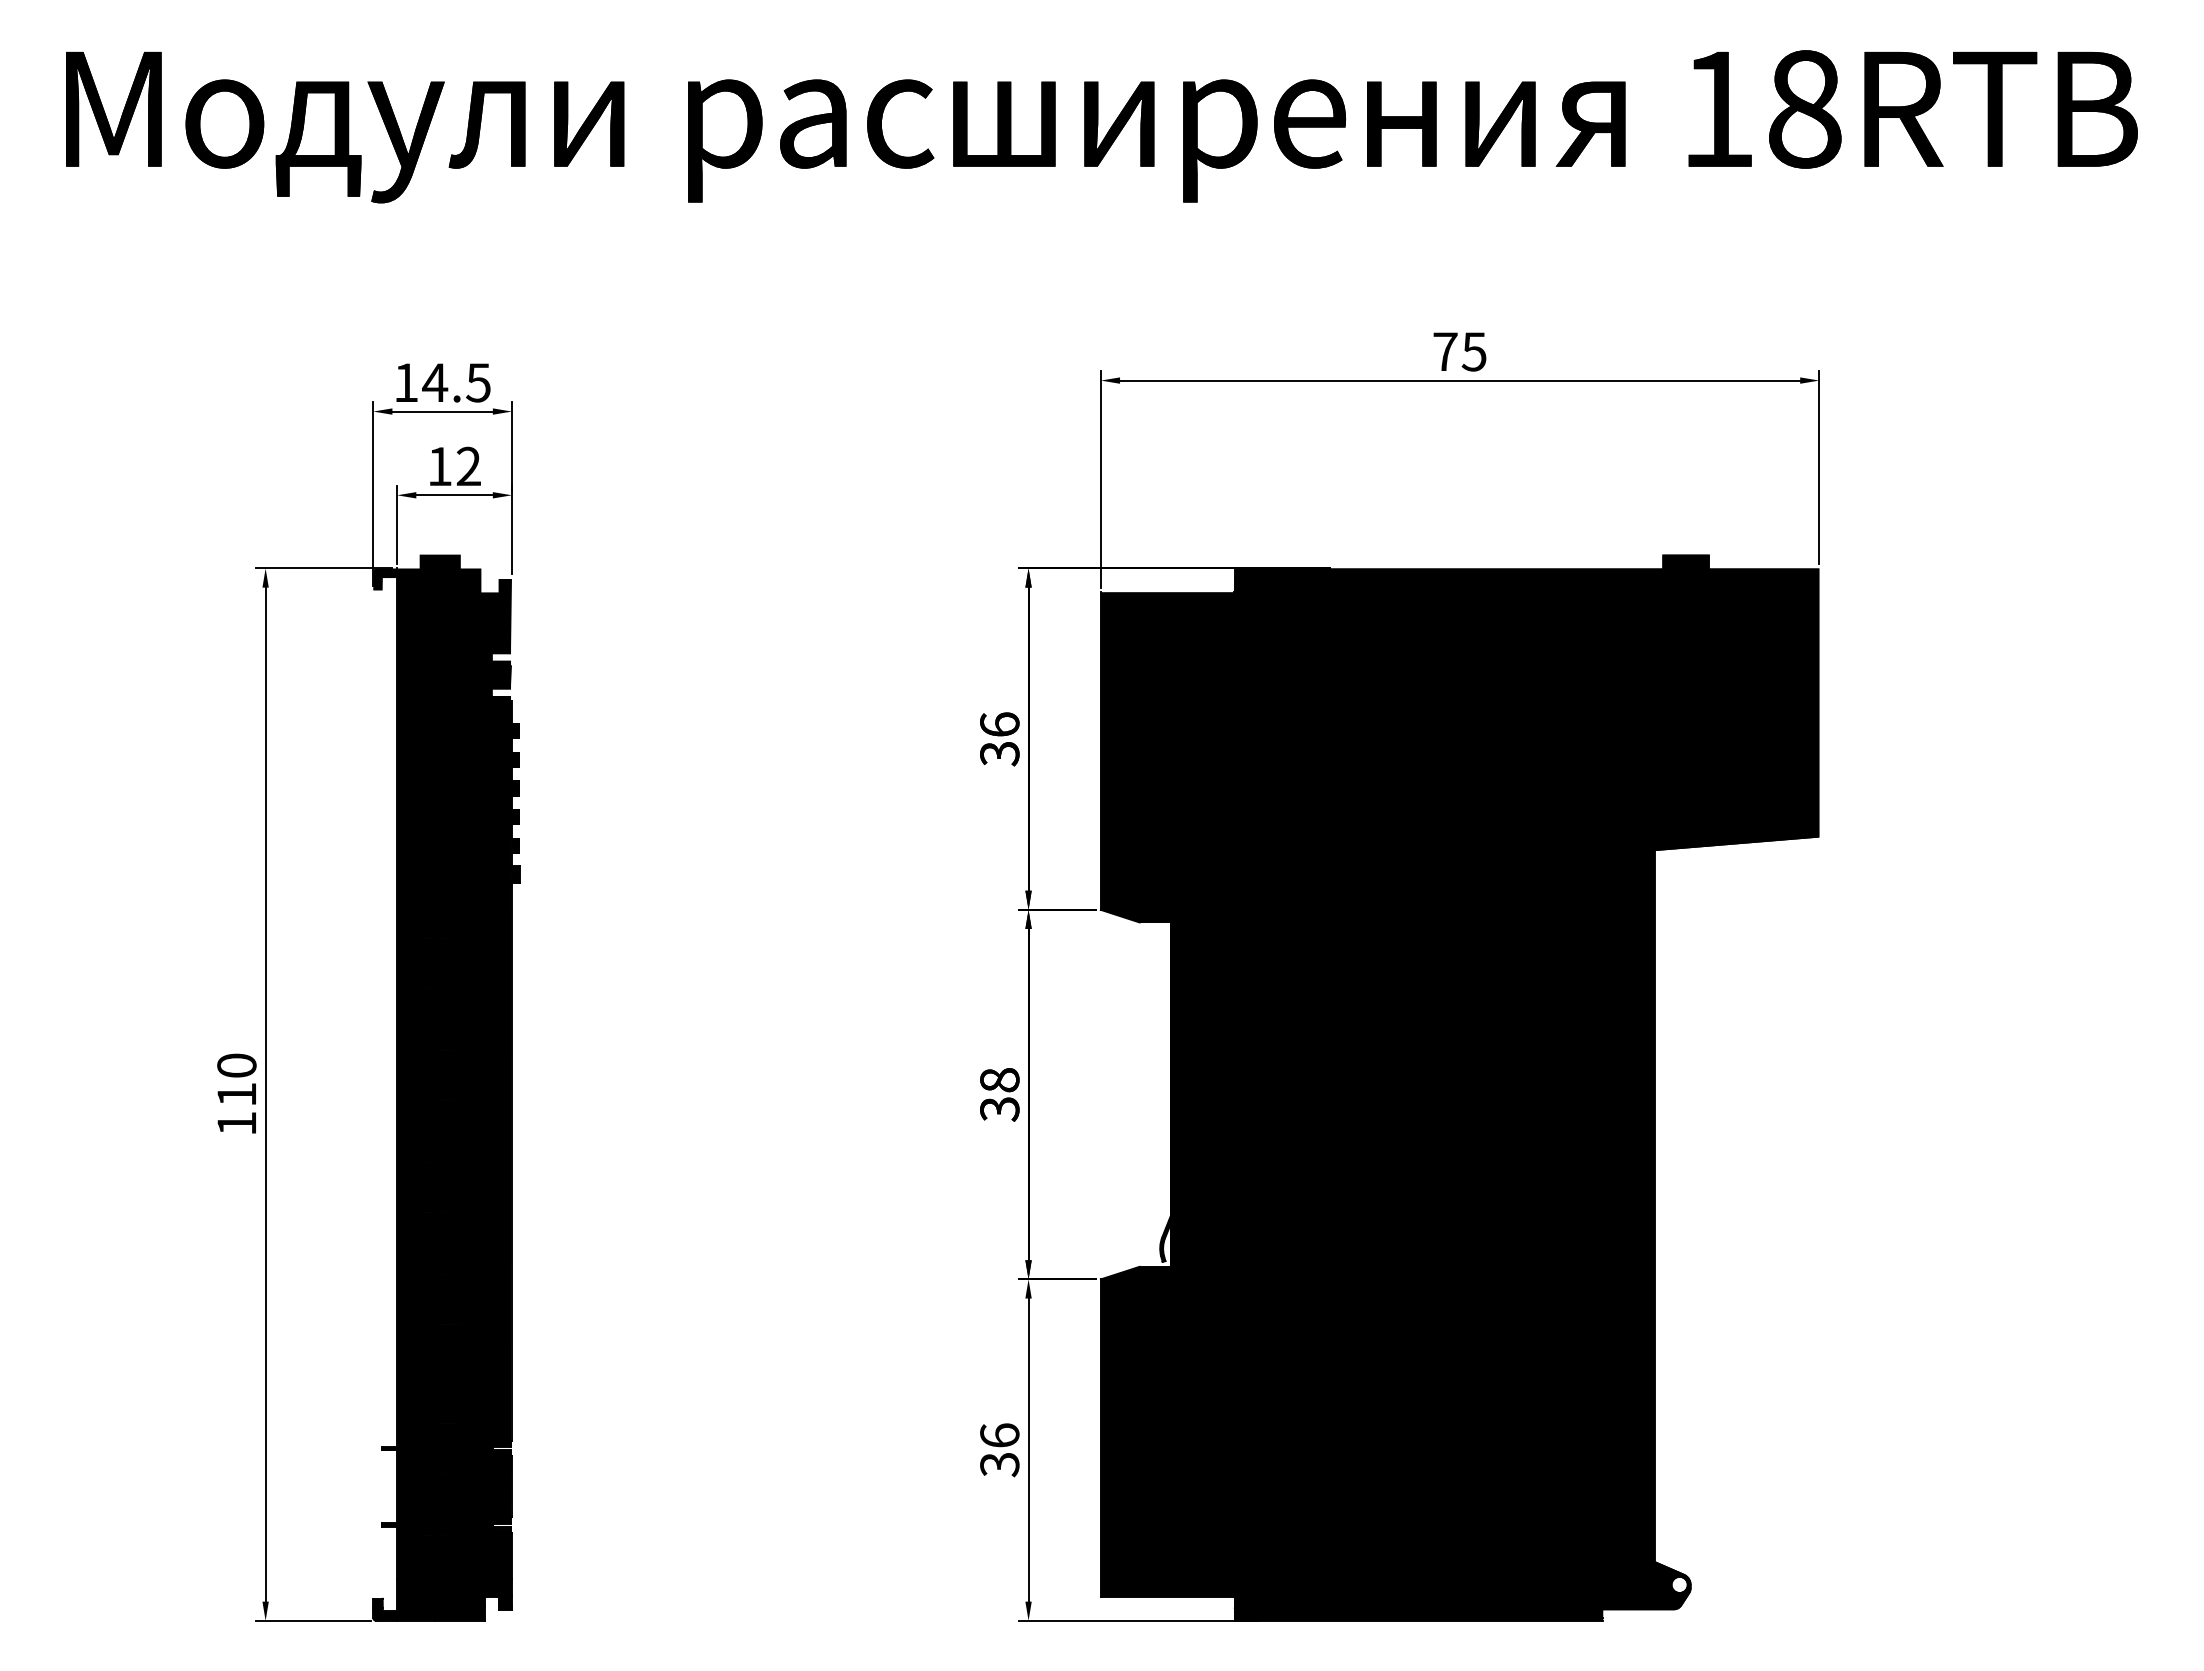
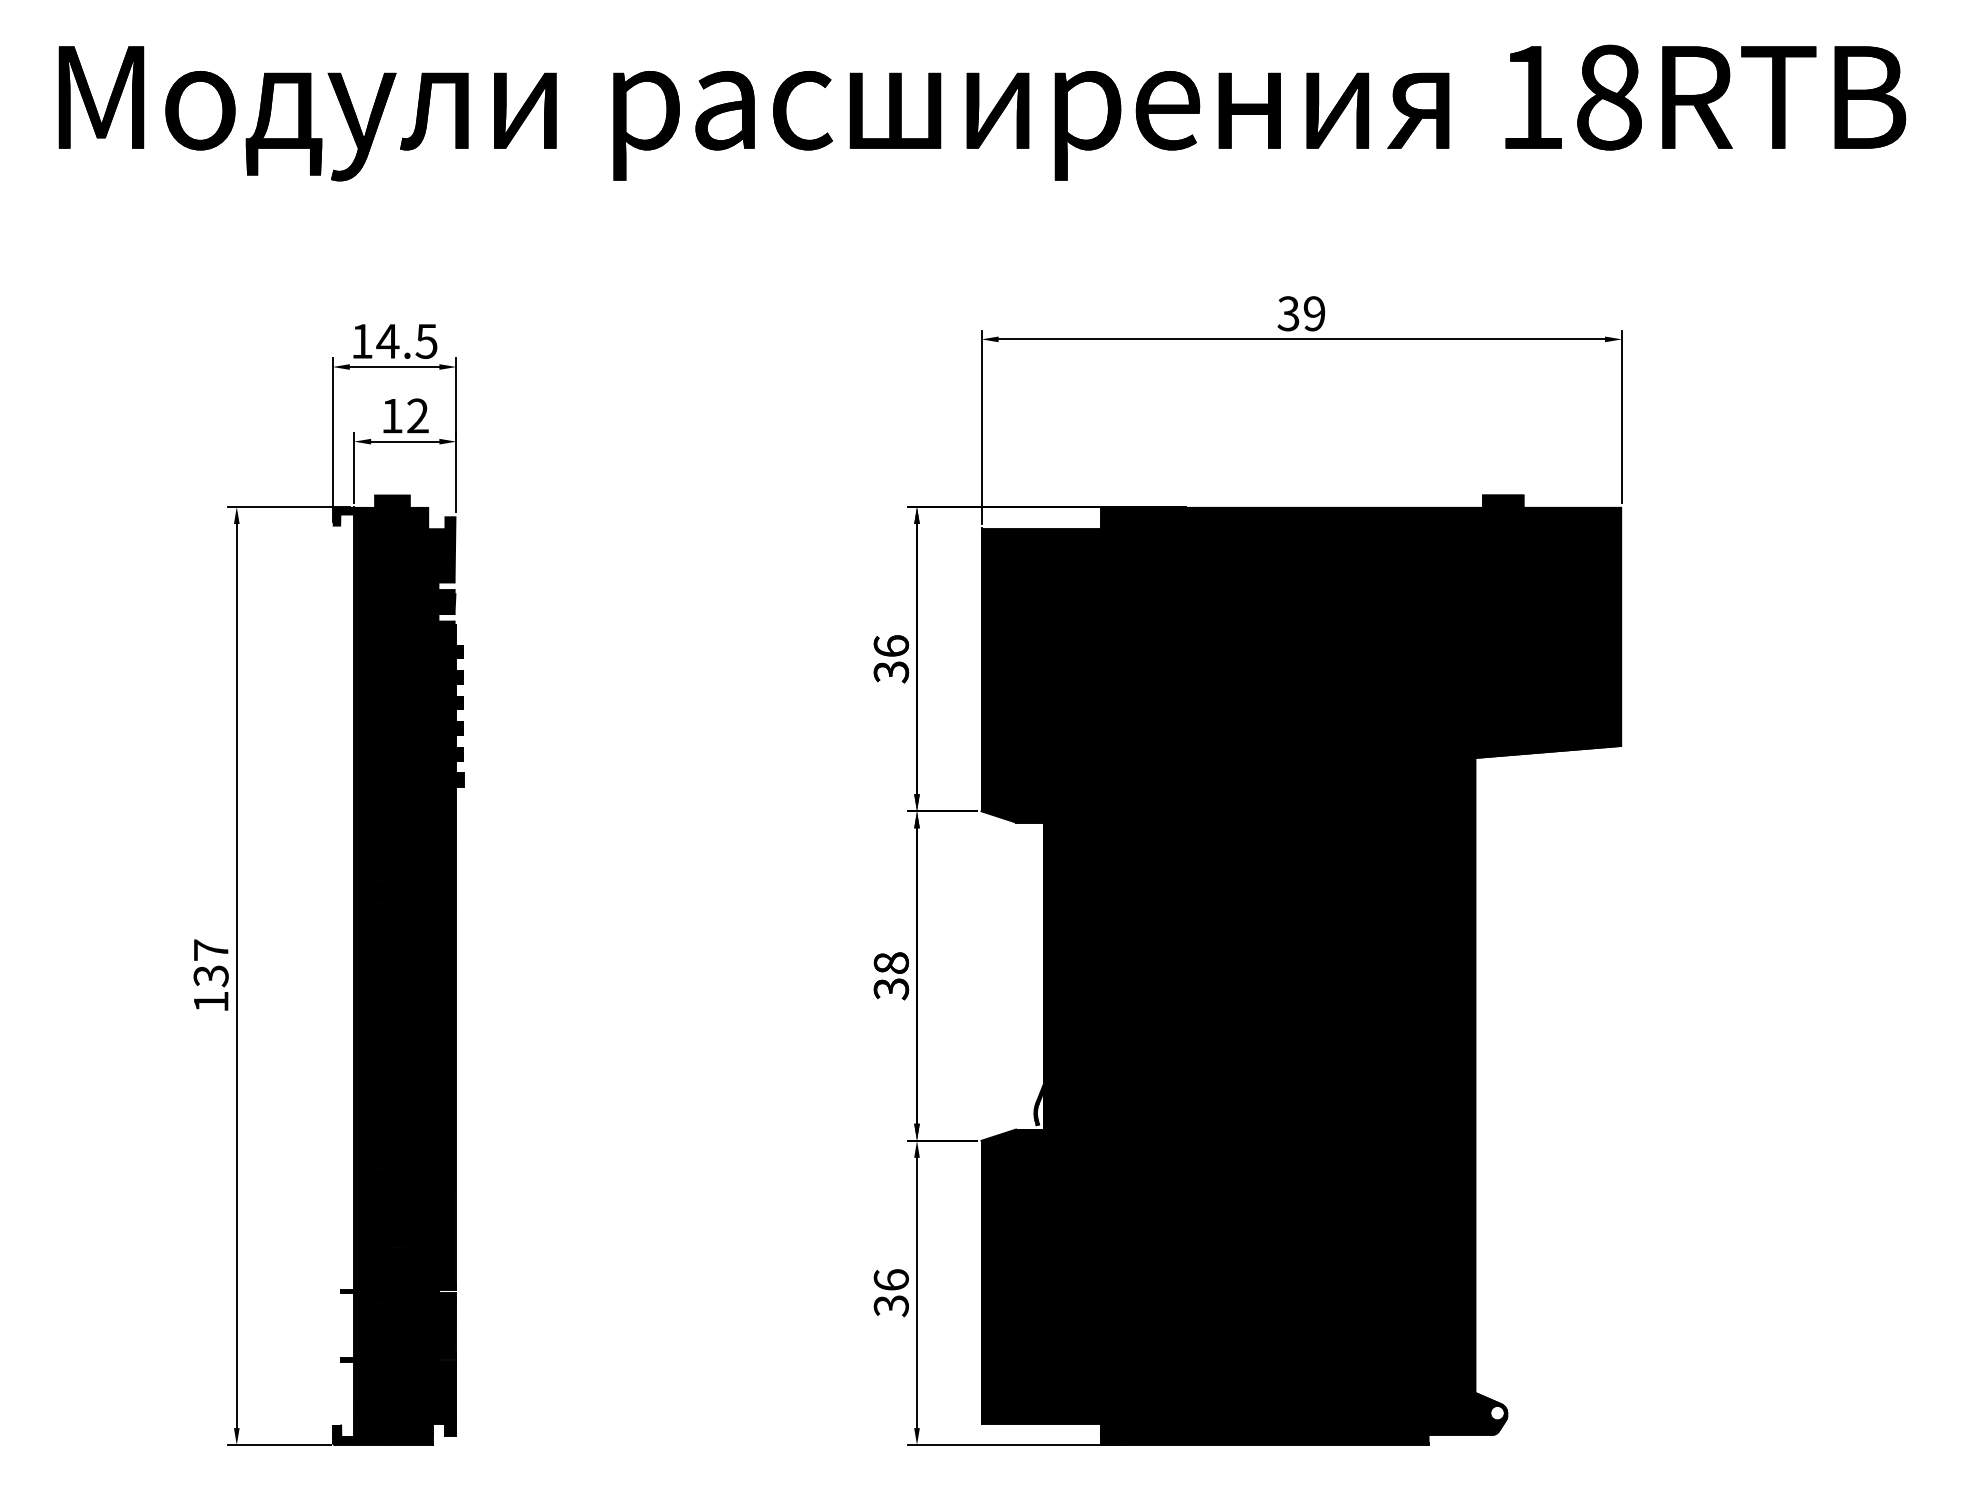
text: (1459, 351) -> (1301, 313), 75 -> 39
text: (236, 1080) -> (210, 963), 110 -> 137

